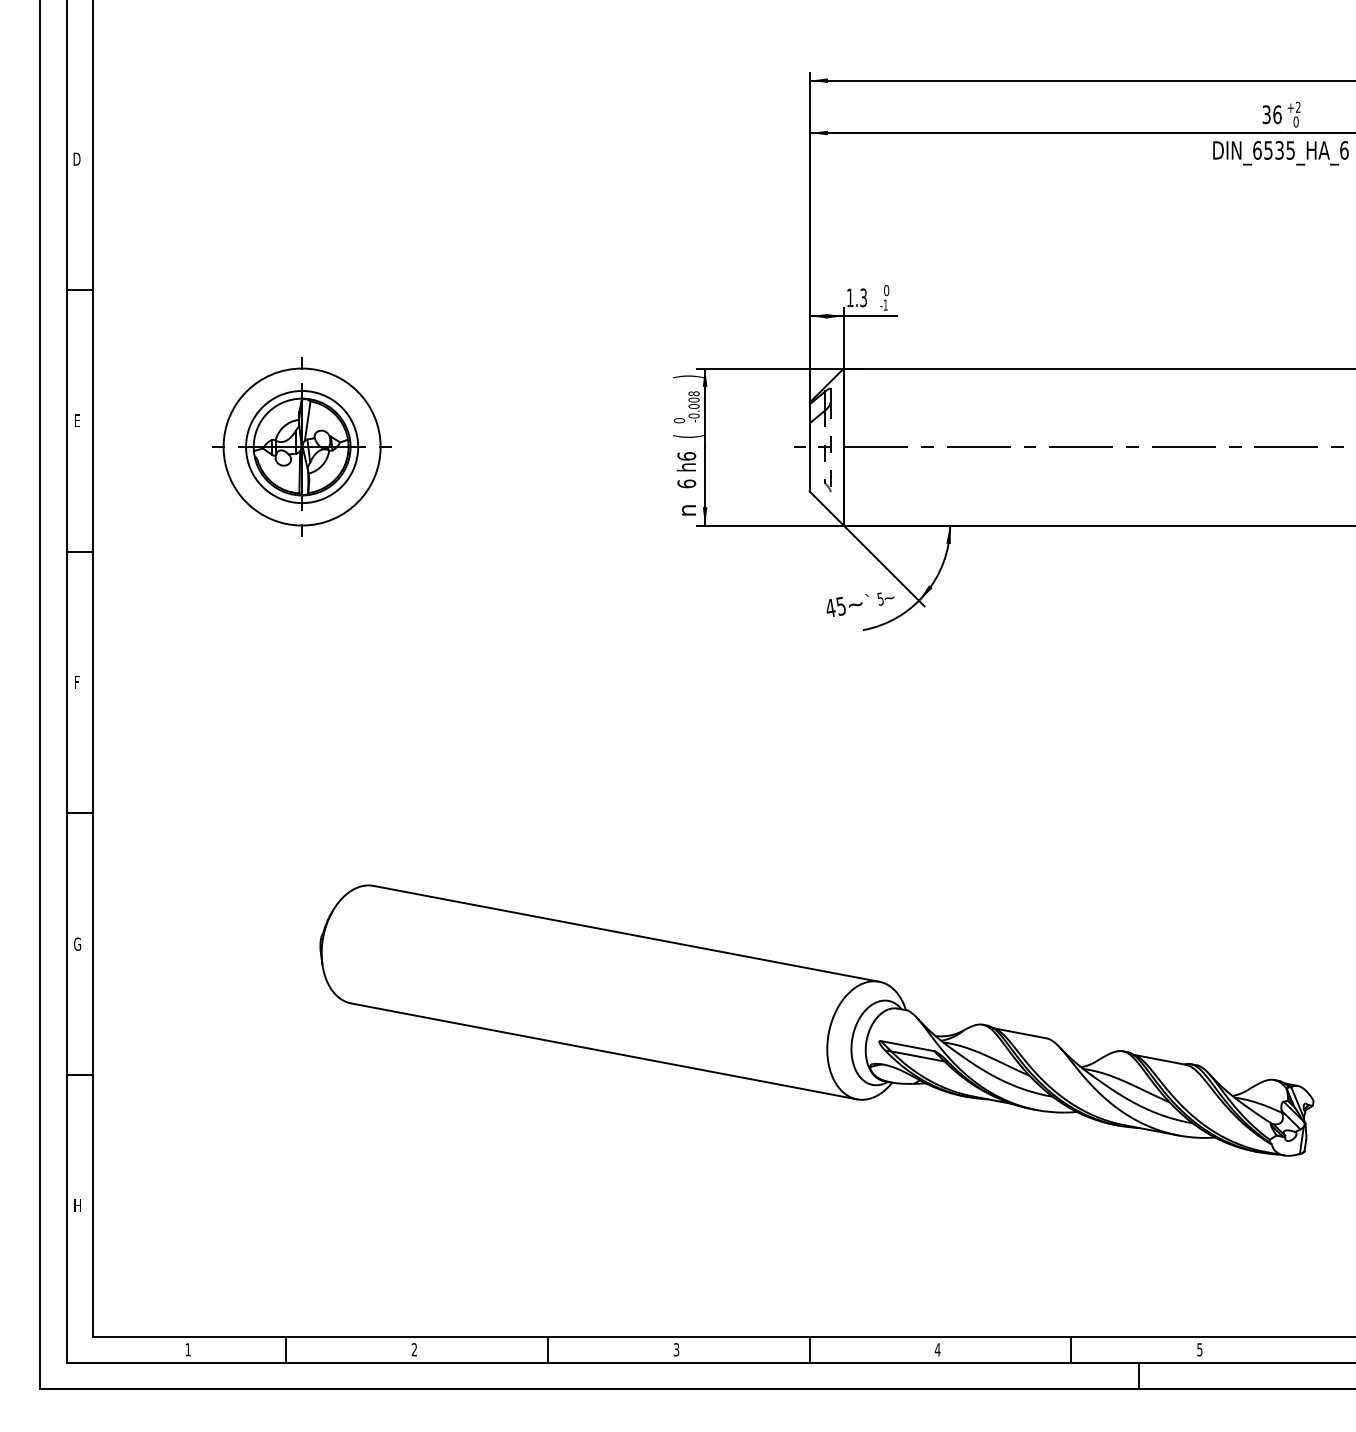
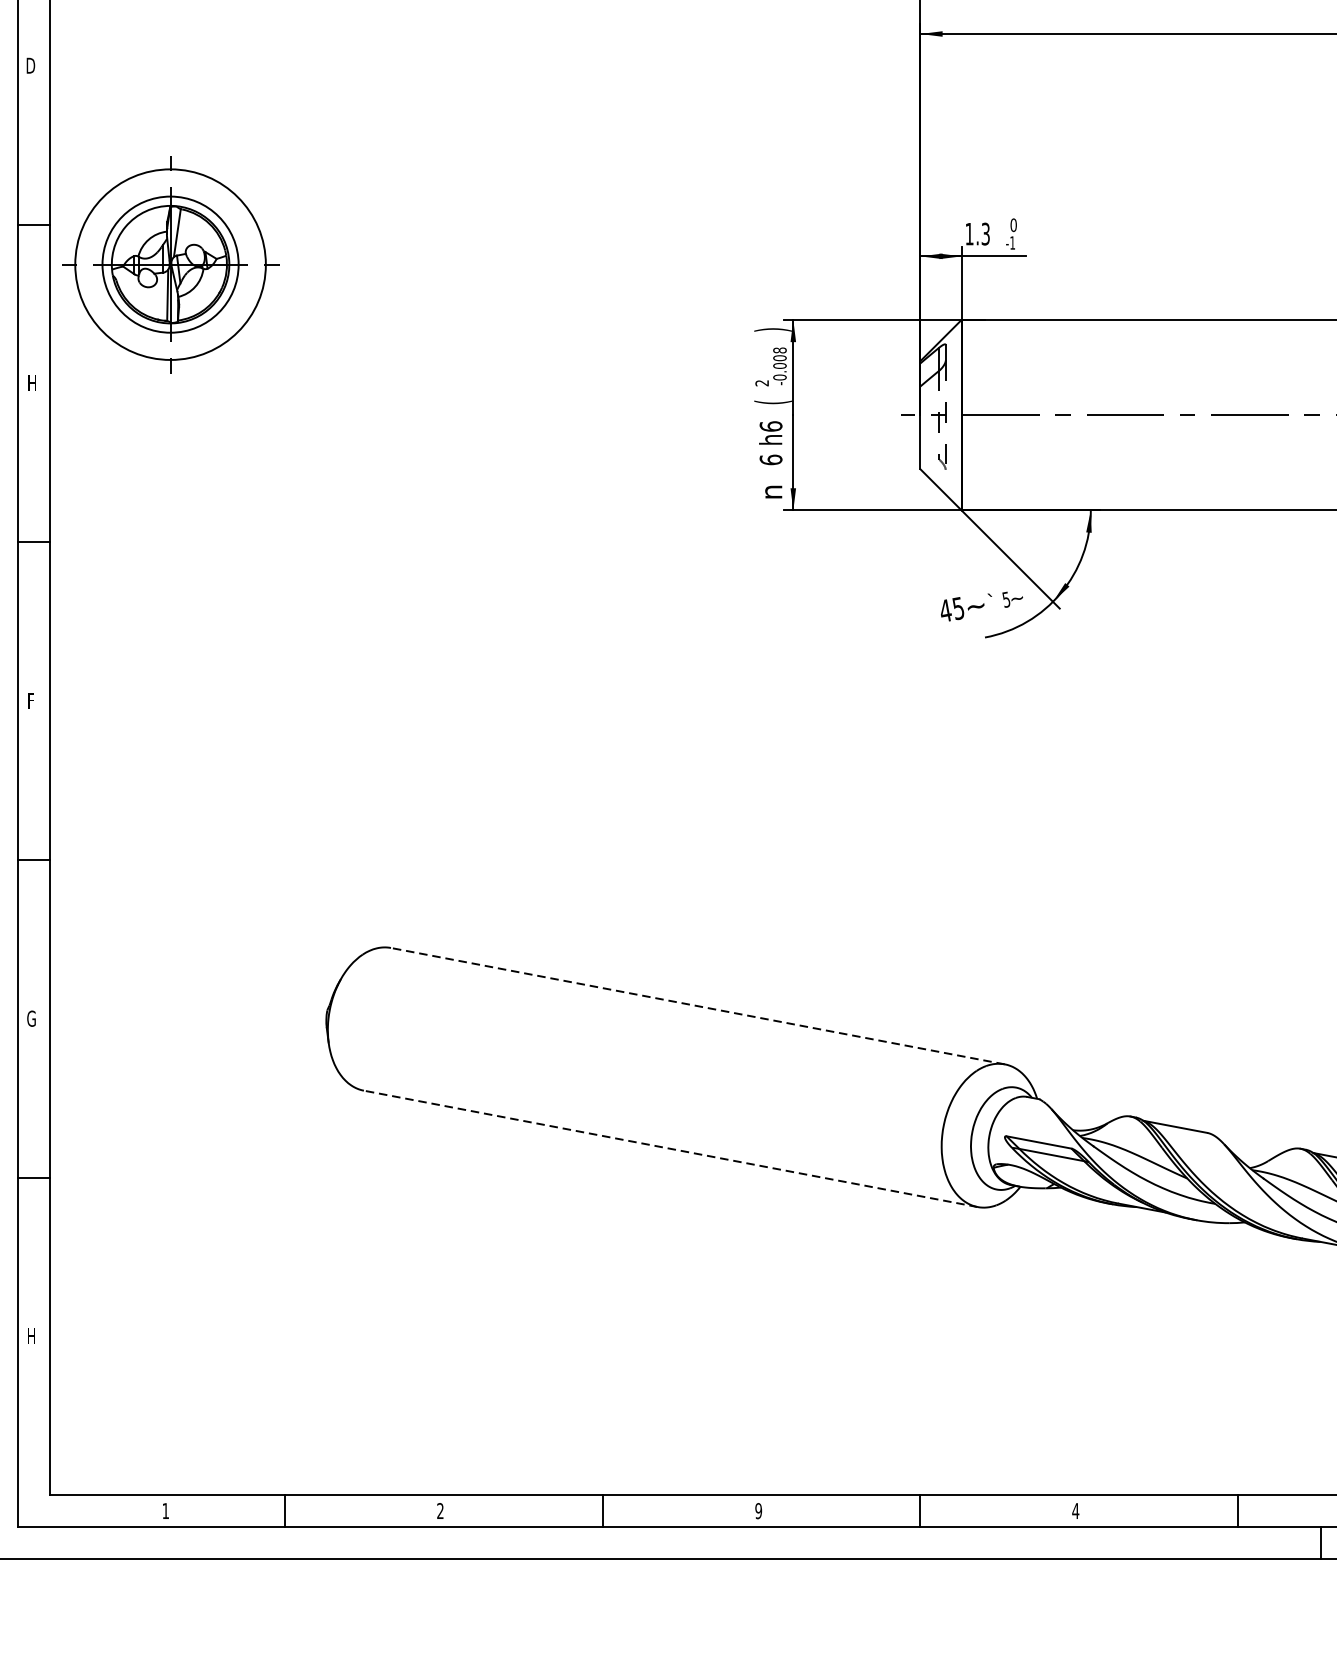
text: (78, 420) -> (32, 382), E -> H
text: (679, 420) -> (762, 382), 0 -> 2
part: (301, 446) -> (169, 263), moved
line: (625, 933) -> (696, 1005), solid -> dashed
line: (603, 1051) -> (669, 1148), solid -> dashed
text: (676, 1349) -> (758, 1510), 3 -> 9

